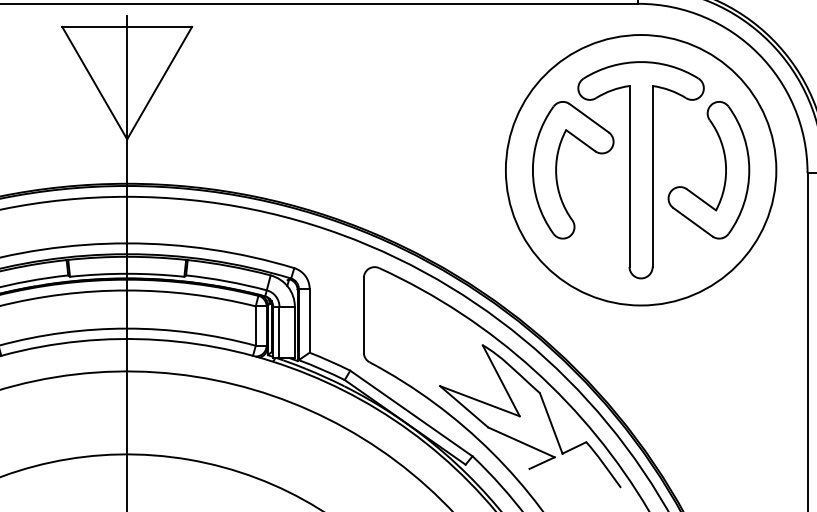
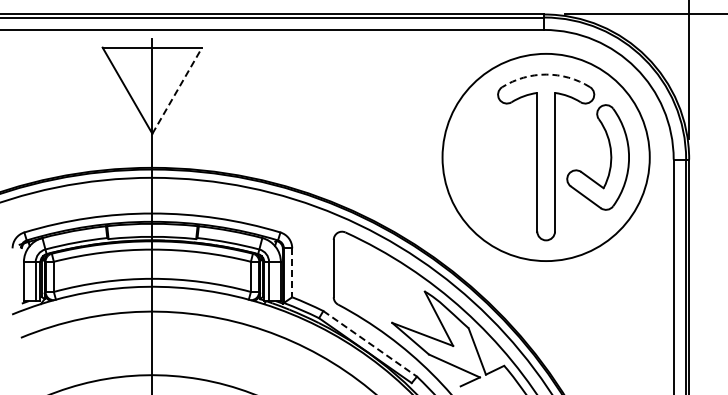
arc: (641, 61) -> (546, 74), solid -> dashed
line: (159, 82) -> (177, 90), solid -> dashed
part: (557, 166) -> (482, 154), removed
line: (310, 321) -> (292, 273), solid -> dashed
line: (411, 414) -> (370, 344), solid -> dashed

